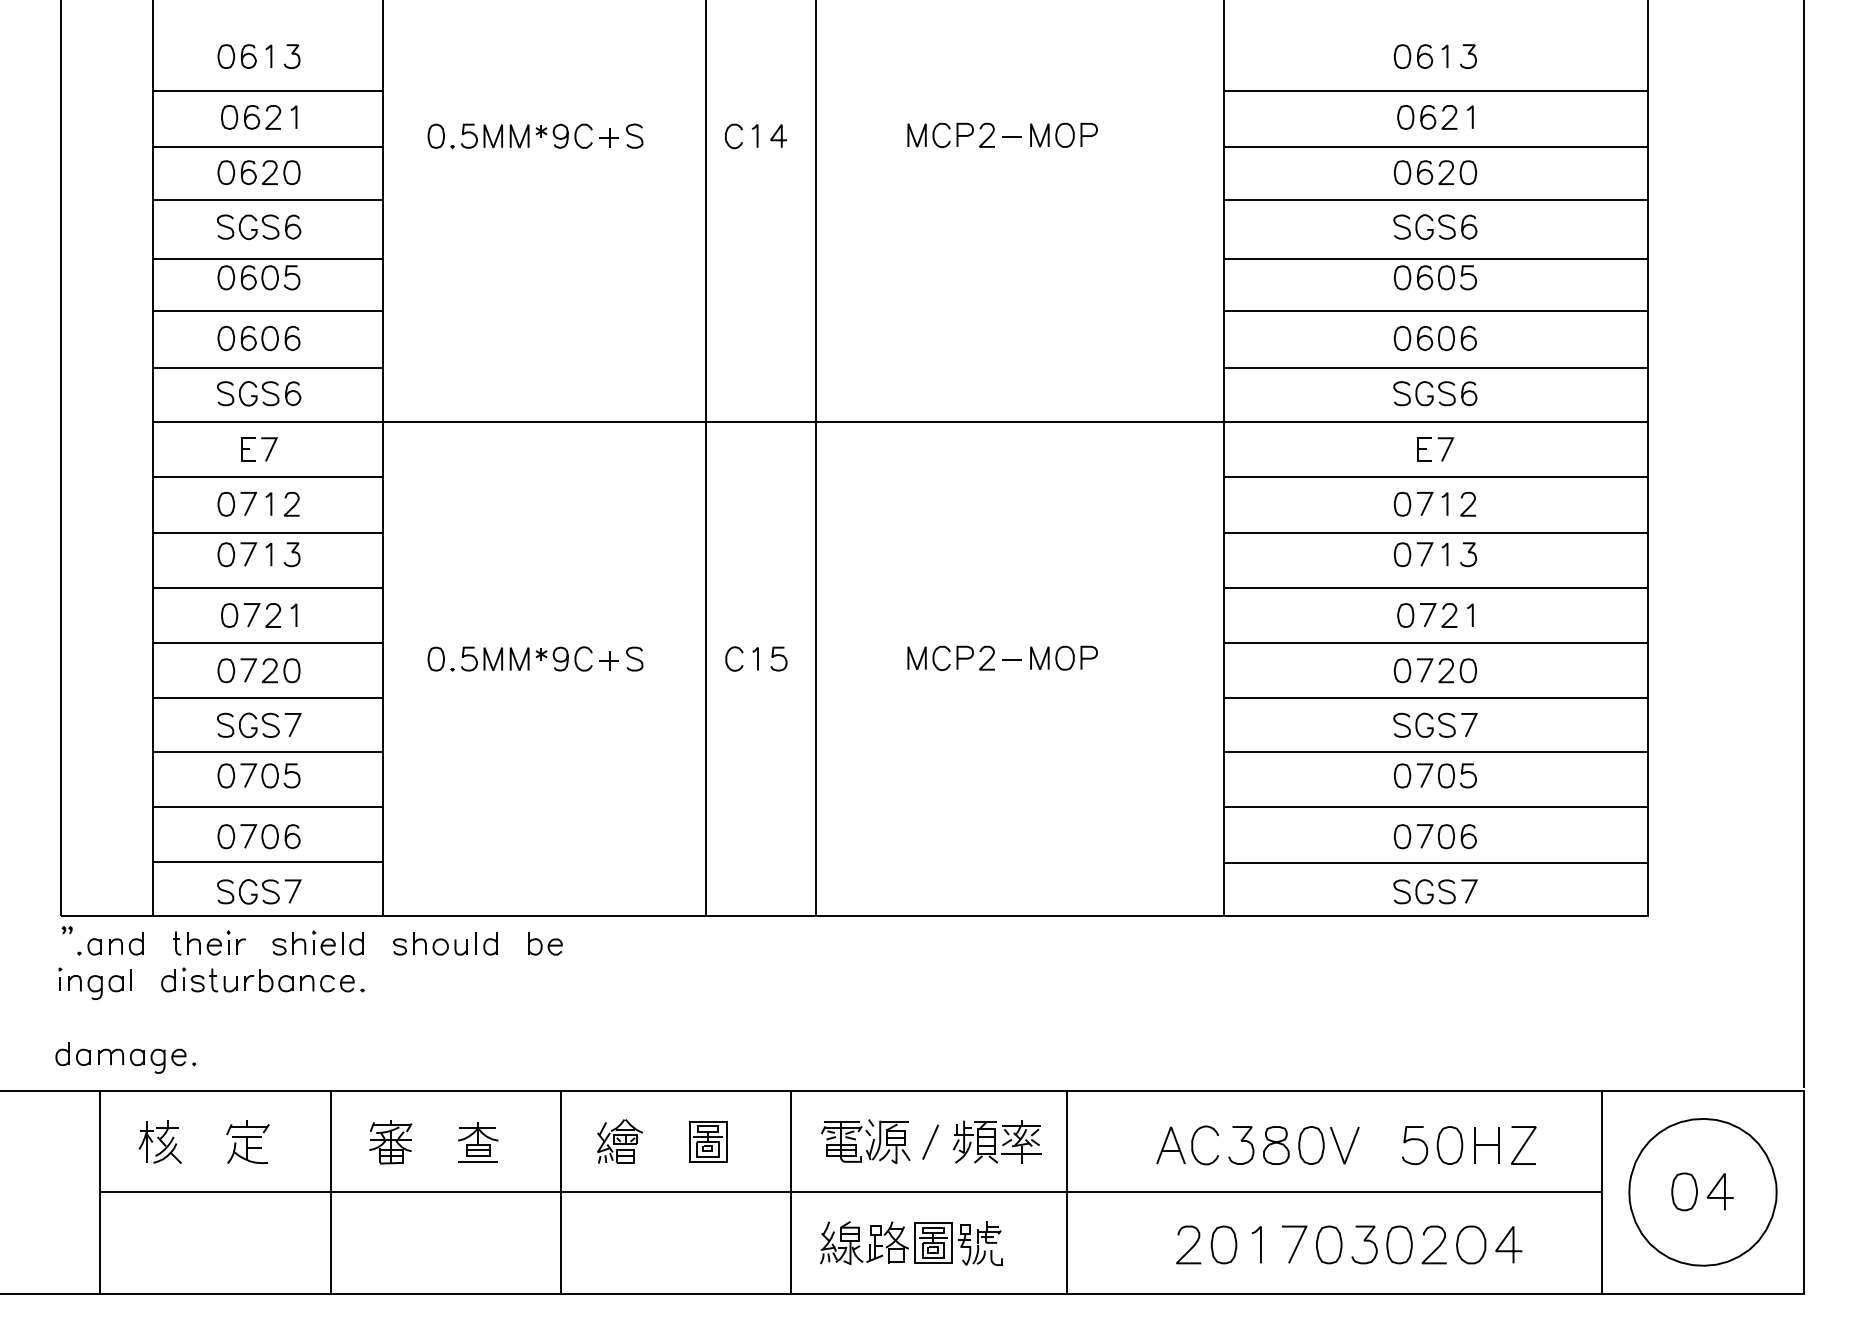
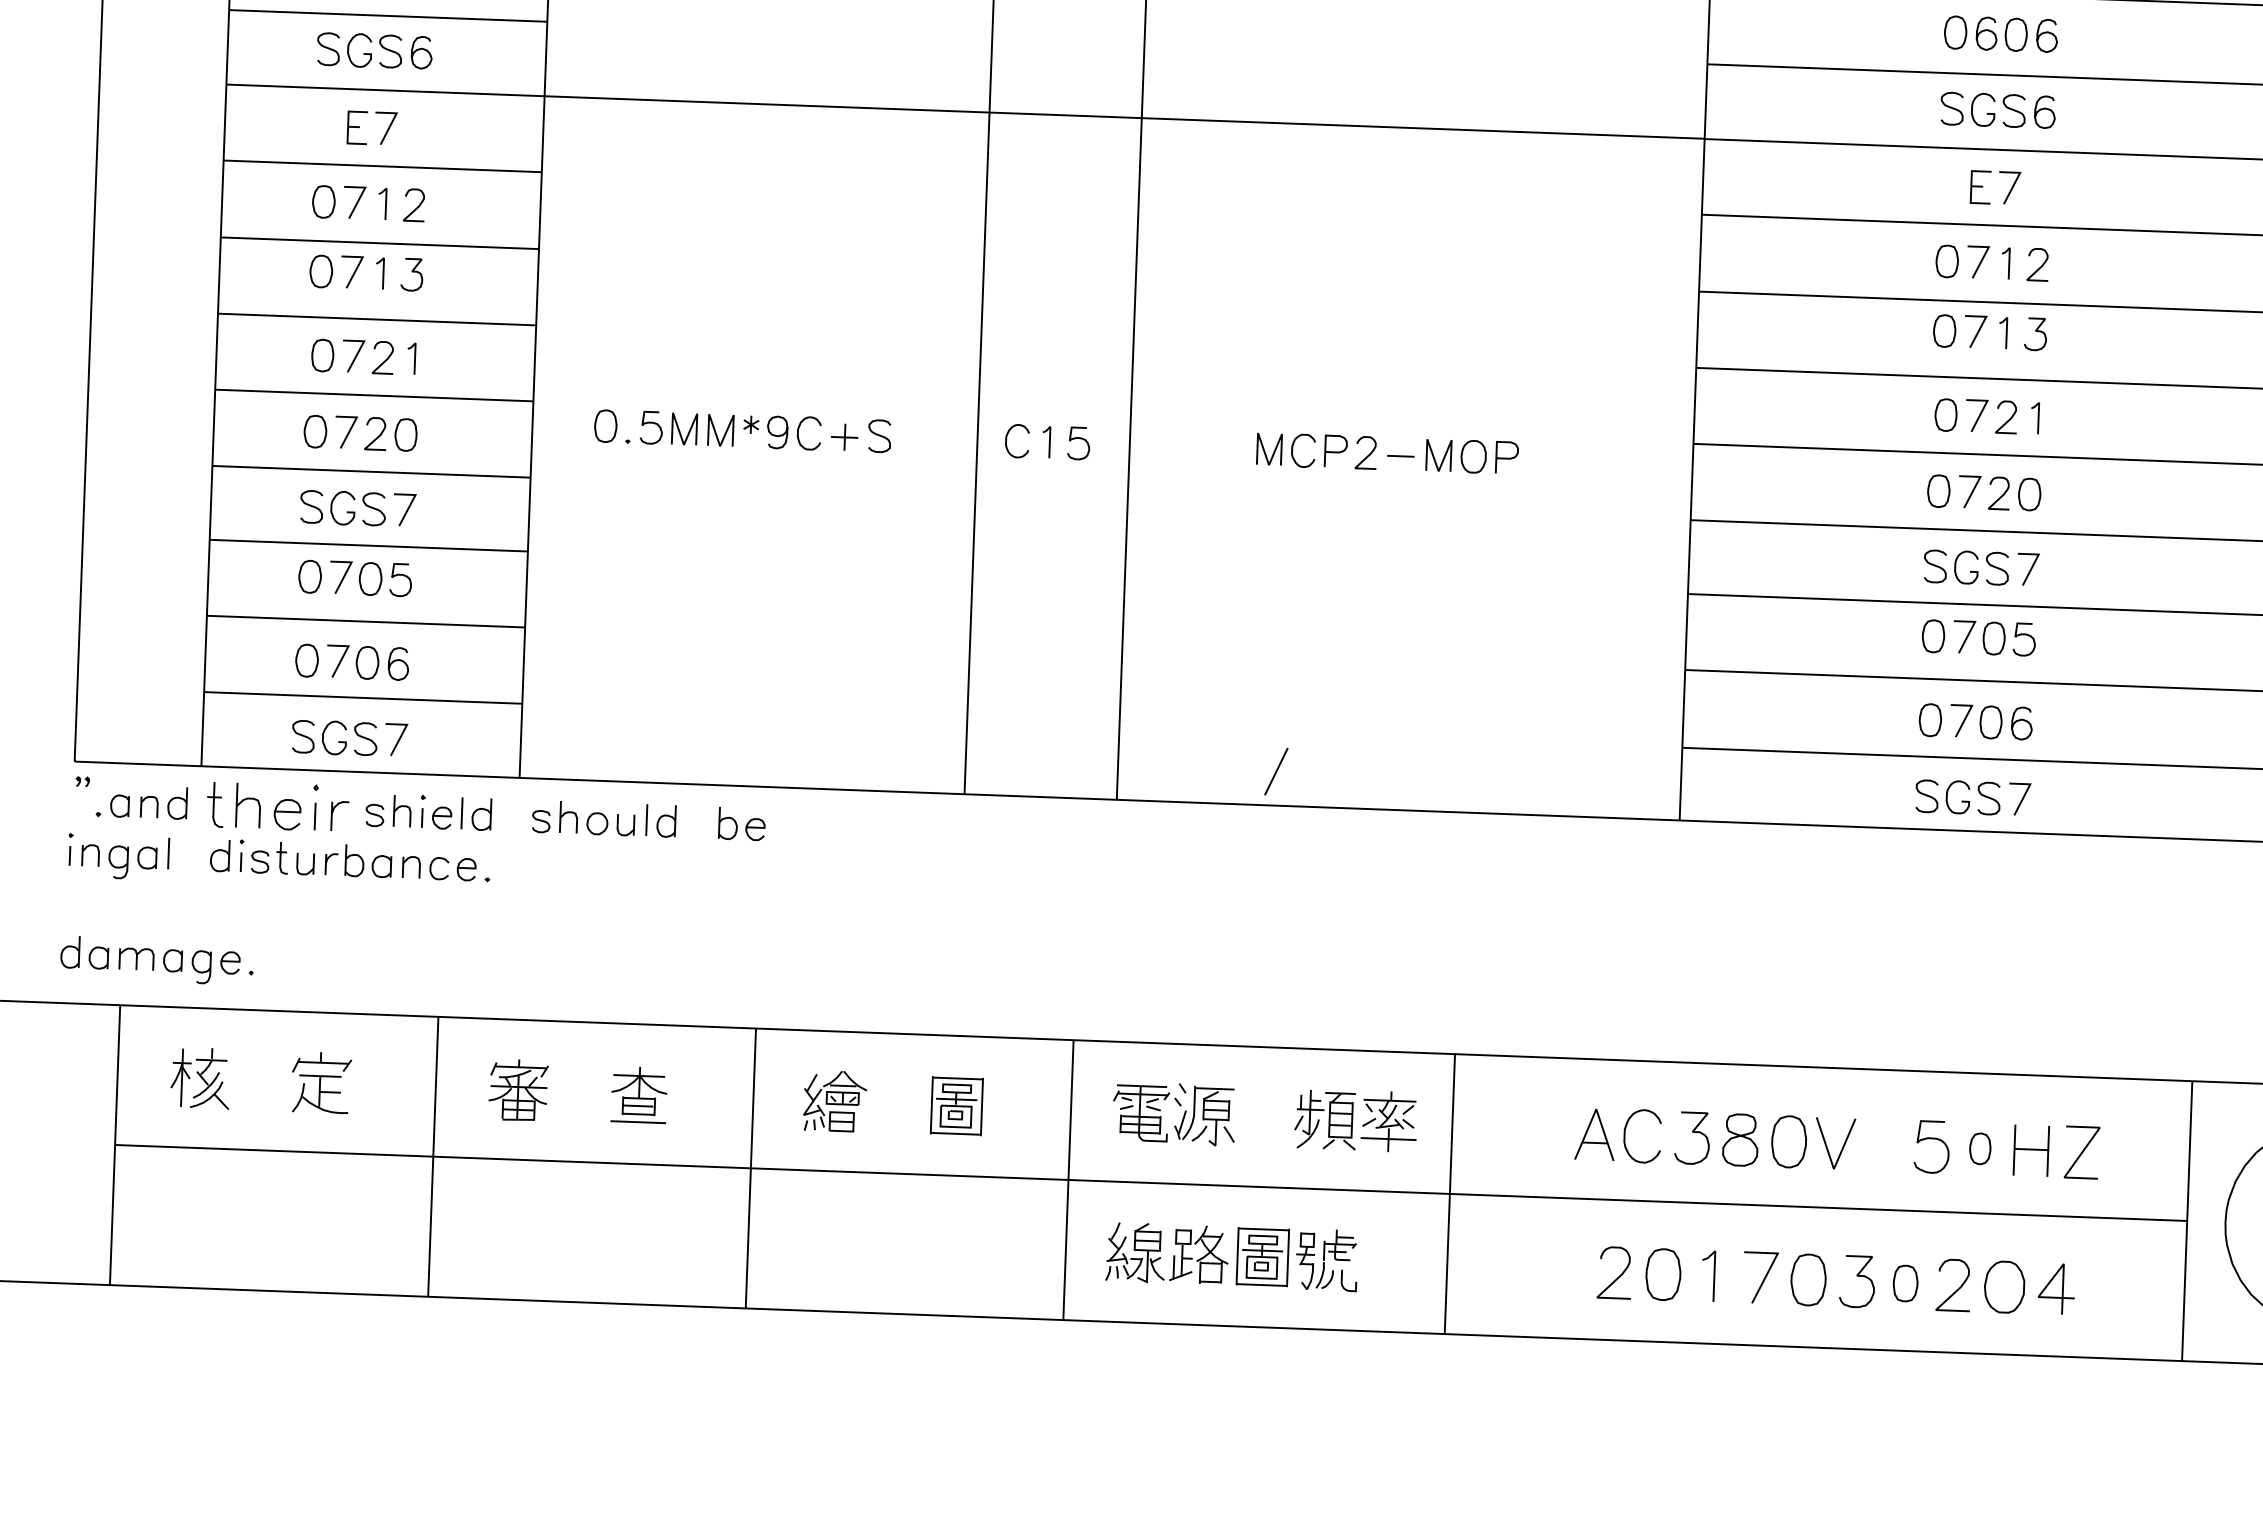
part: (209, 942) -> (278, 805), size x1.4
line: (930, 1141) -> (1276, 770), moved
part: (1449, 1145) -> (1979, 1148), size x0.6
part: (1399, 1244) -> (1905, 1282), size x0.7

